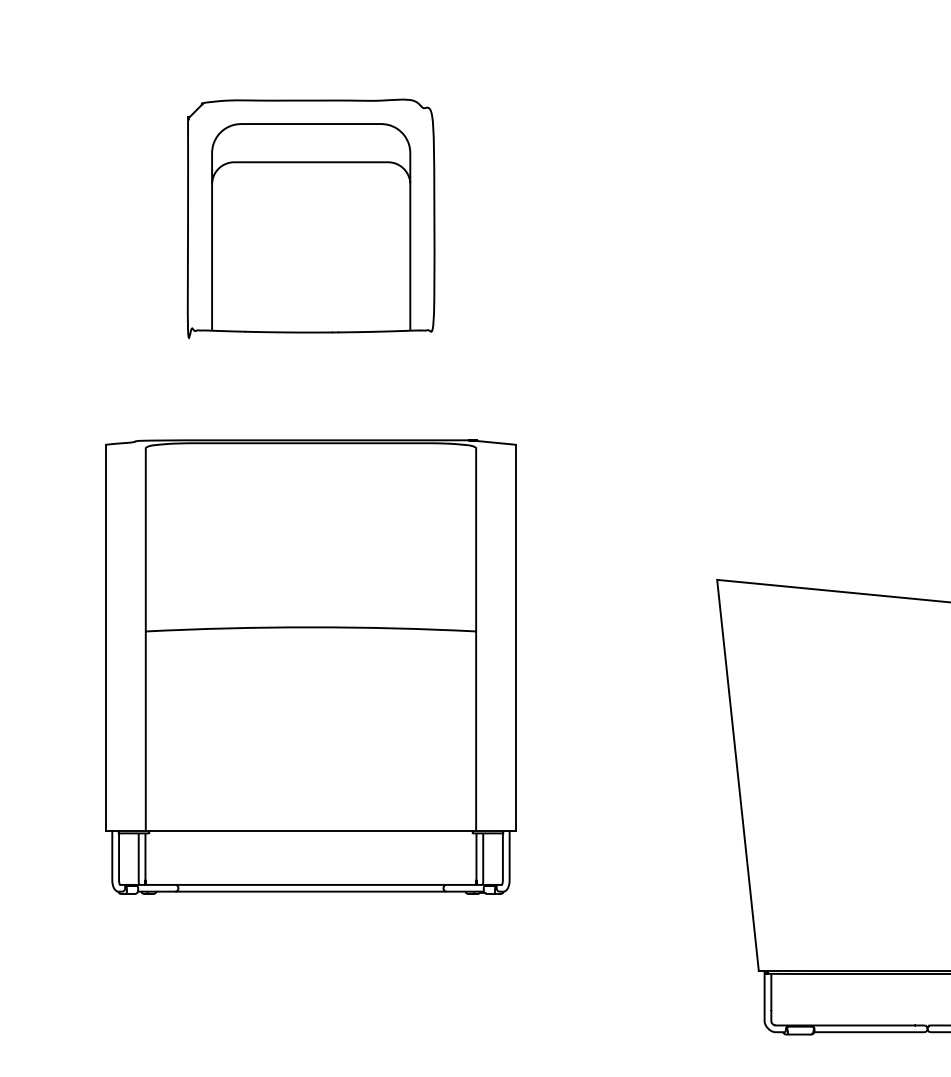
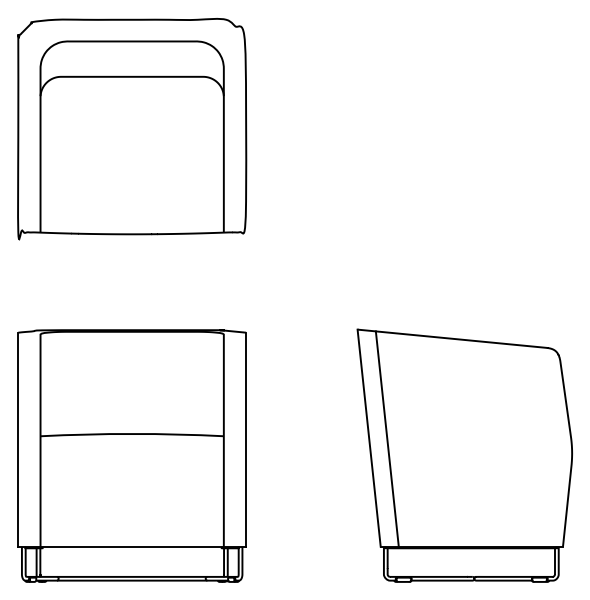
part: (311, 219) -> (132, 129), size x1.67
part: (309, 666) -> (131, 455), moved
line: (769, 776) -> (386, 438), added

